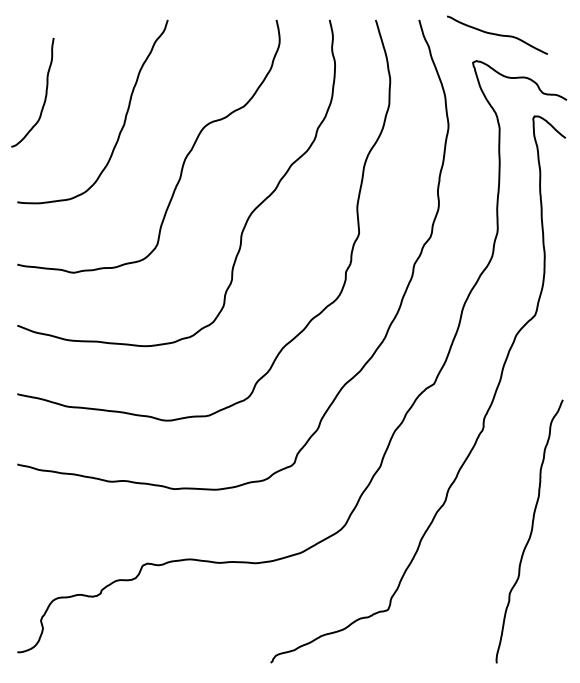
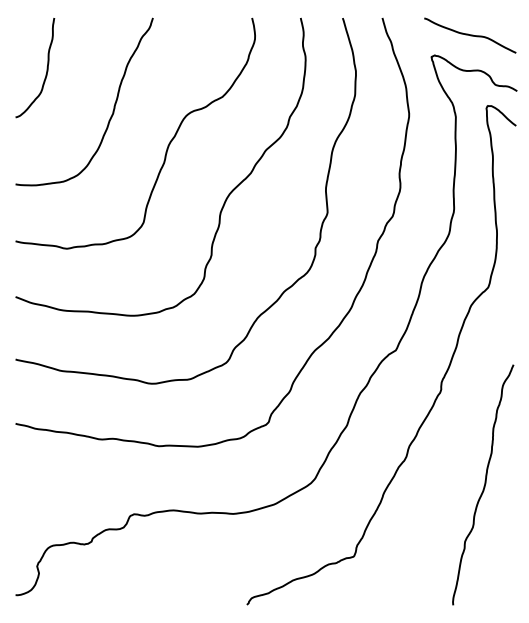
curve: (497, 34) -> (470, 34), moved
curve: (45, 92) -> (46, 67), moved

